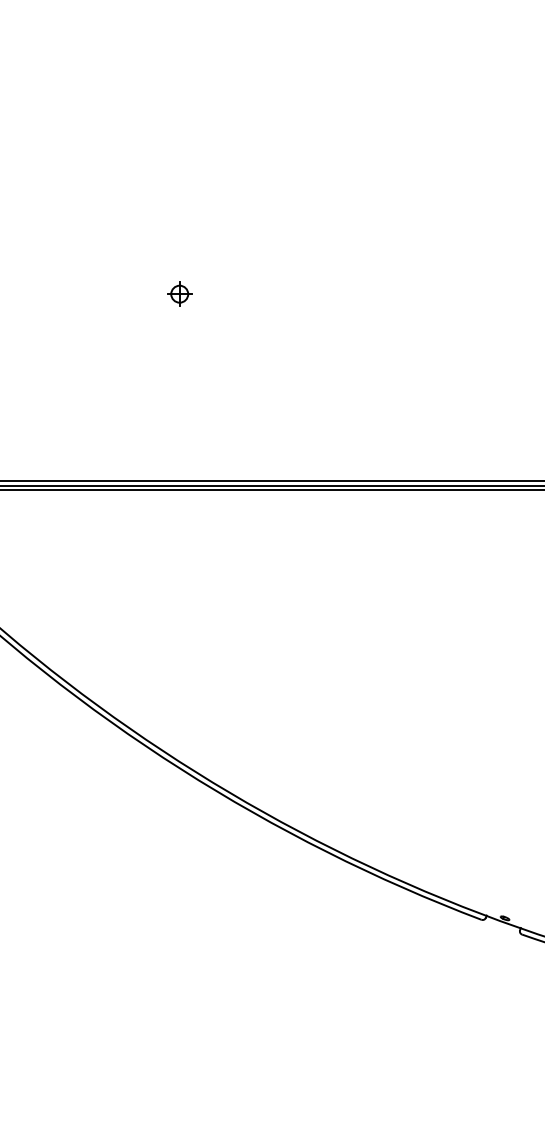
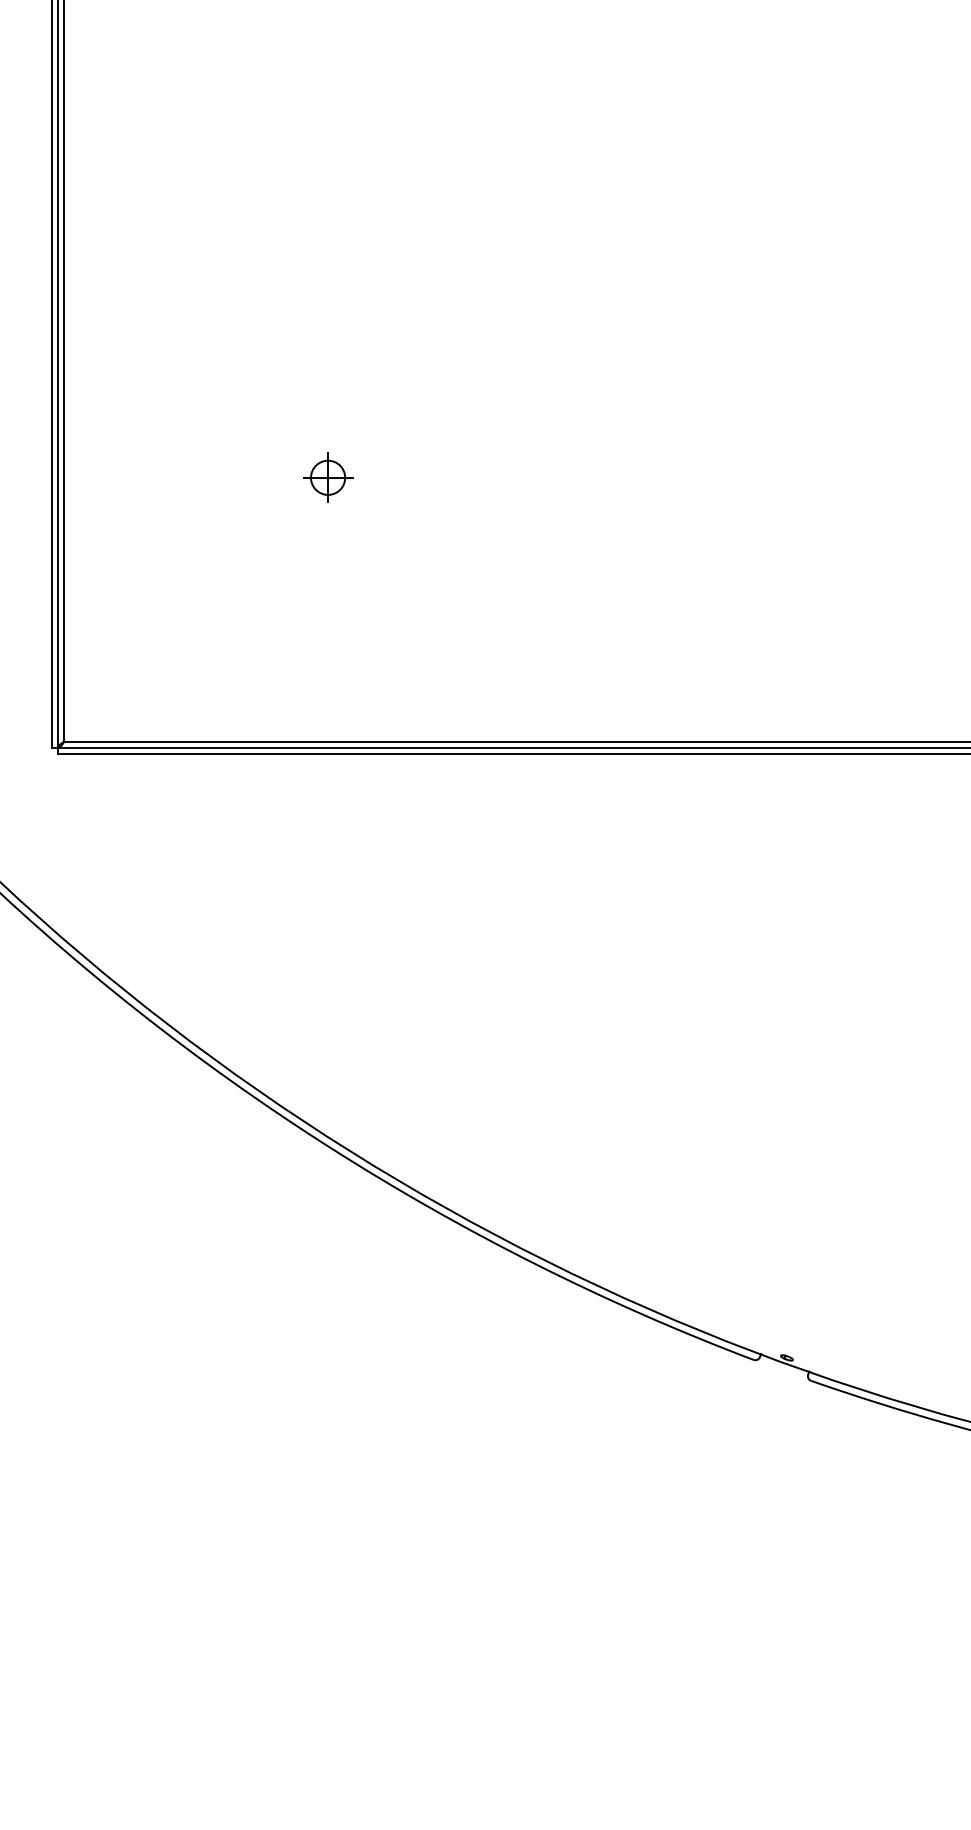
part: (179, 294) -> (328, 477), size x1.43

